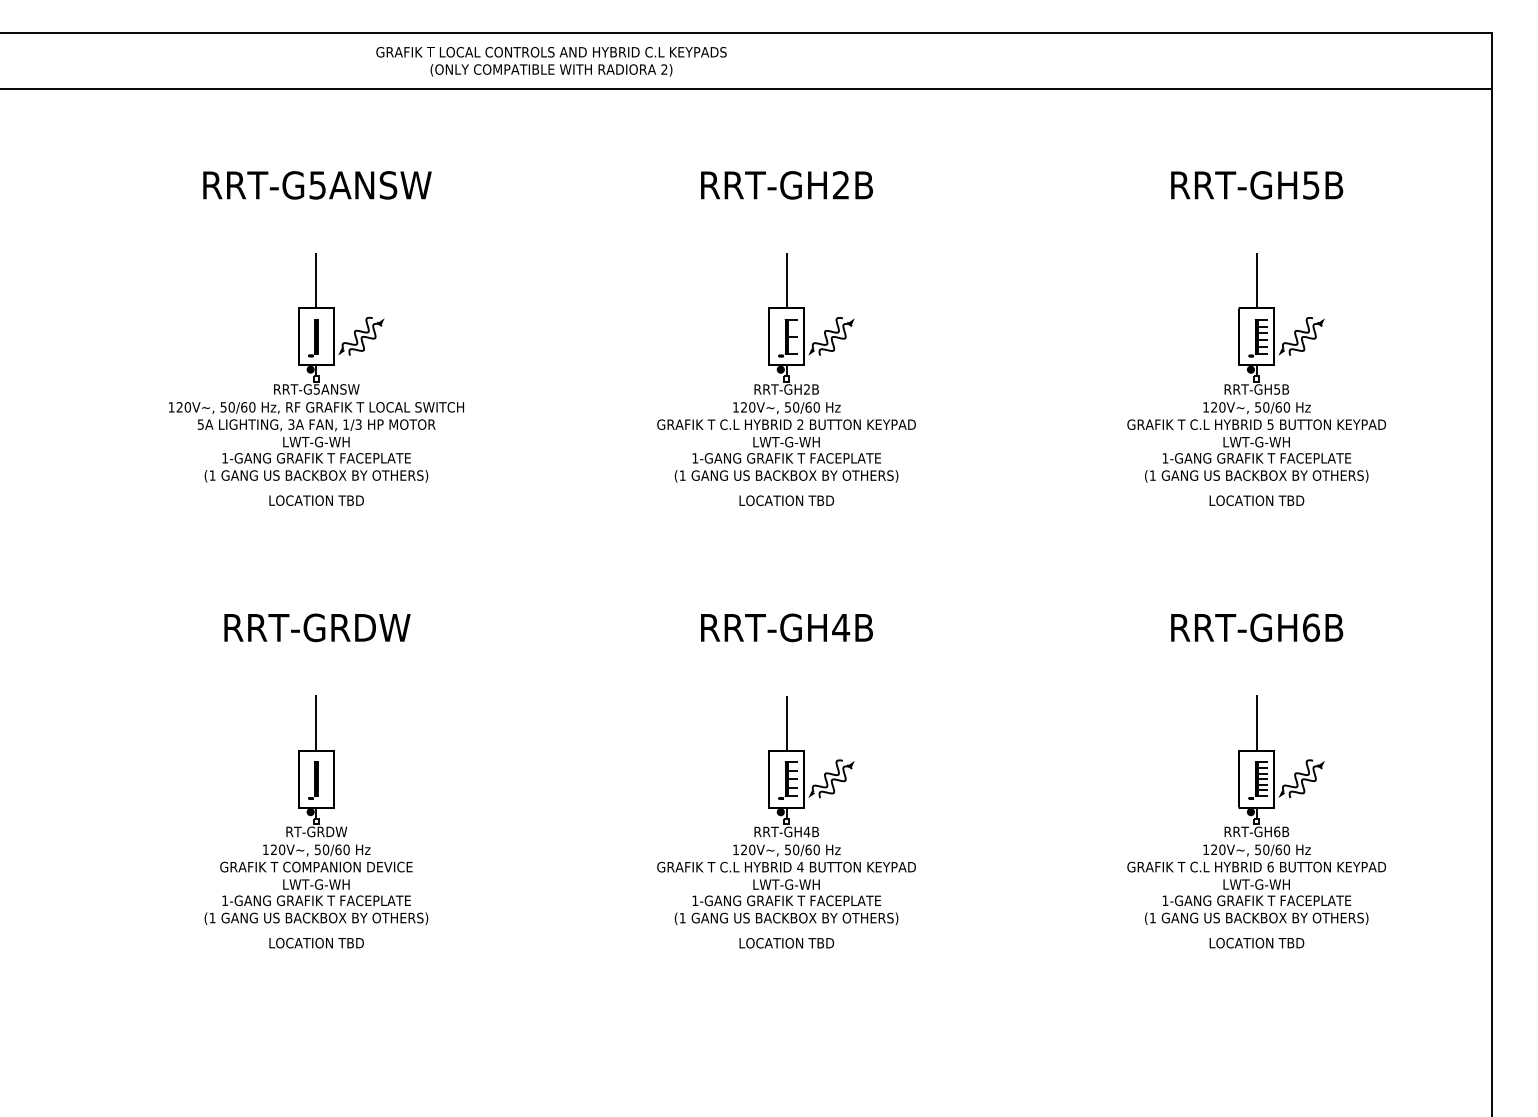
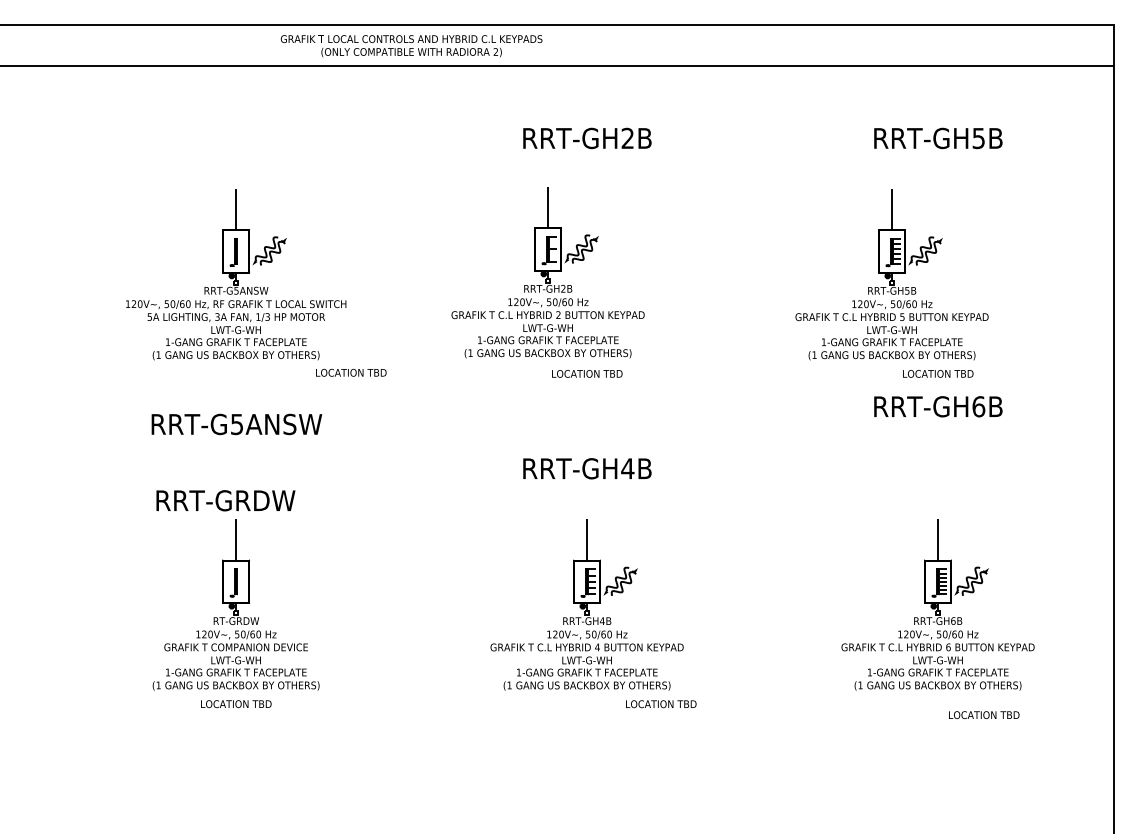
text: (316, 185) -> (236, 424), moved
part: (785, 367) -> (547, 272), moved
part: (1255, 367) -> (891, 274), moved
text: (316, 500) -> (351, 372), moved
text: (316, 627) -> (225, 500), moved
text: (1257, 627) -> (938, 406), moved
text: (787, 943) -> (661, 704), moved
text: (1257, 943) -> (984, 715), moved

